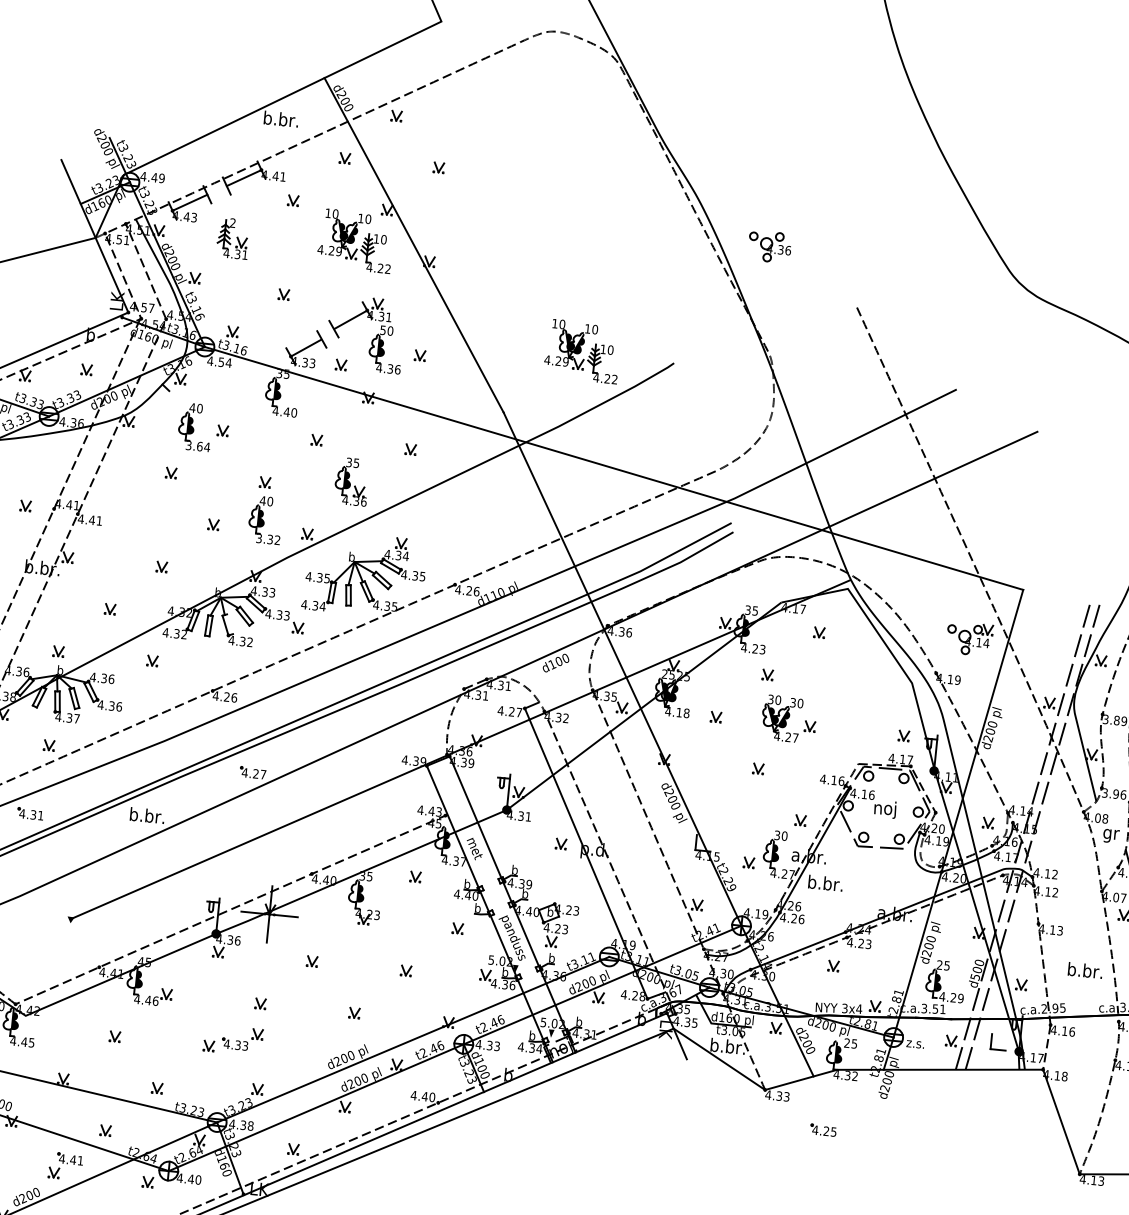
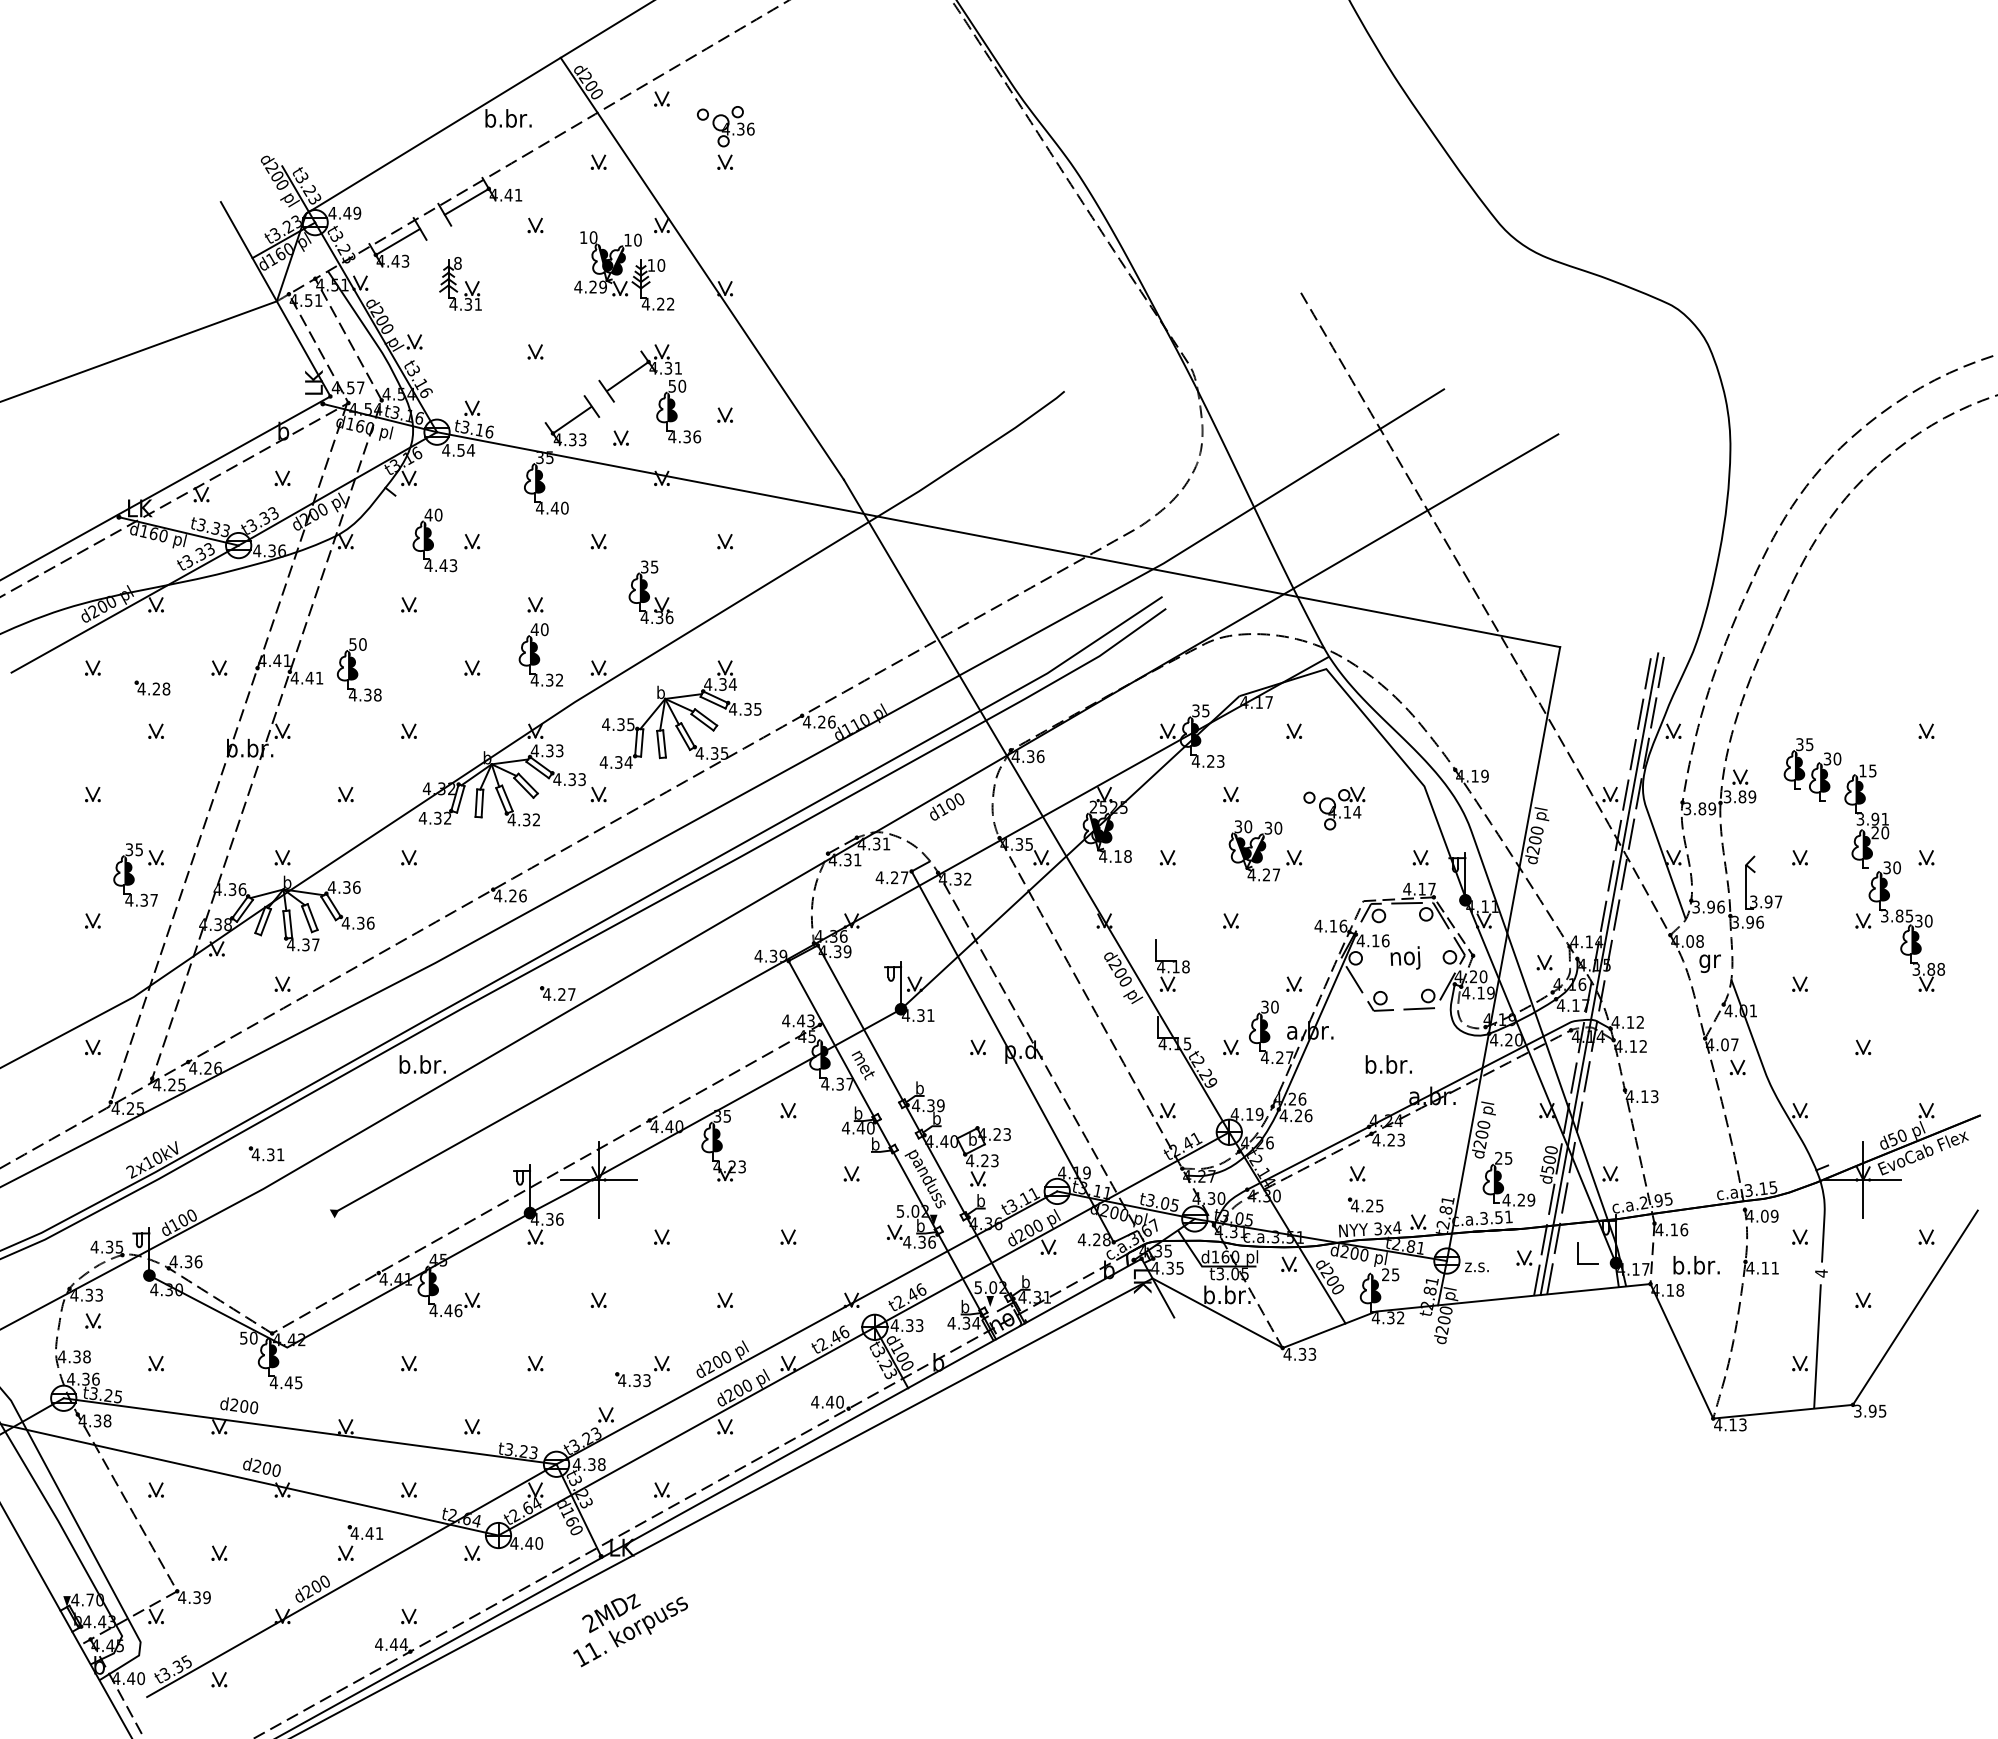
text: (232, 223) -> (457, 263), 2 -> 8
part: (769, 246) -> (725, 126), moved
part: (582, 351) -> (941, 387), removed
text: (197, 446) -> (440, 565), 3.64 -> 4.43
part: (129, 517) -> (359, 669), added
text: (258, 538) -> (534, 680), 3.32 -> 4.32
line: (230, 624) -> (507, 798), added
part: (969, 638) -> (1334, 808), moved
part: (711, 797) -> (1172, 965), added
part: (30, 813) -> (266, 1153), moved
line: (1028, 836) -> (1599, 974), added
text: (825, 883) -> (1388, 1064), moved
text: (1085, 970) -> (1696, 1265), moved
part: (242, 1038) -> (642, 1371), moved
part: (823, 1129) -> (1365, 1204), moved

